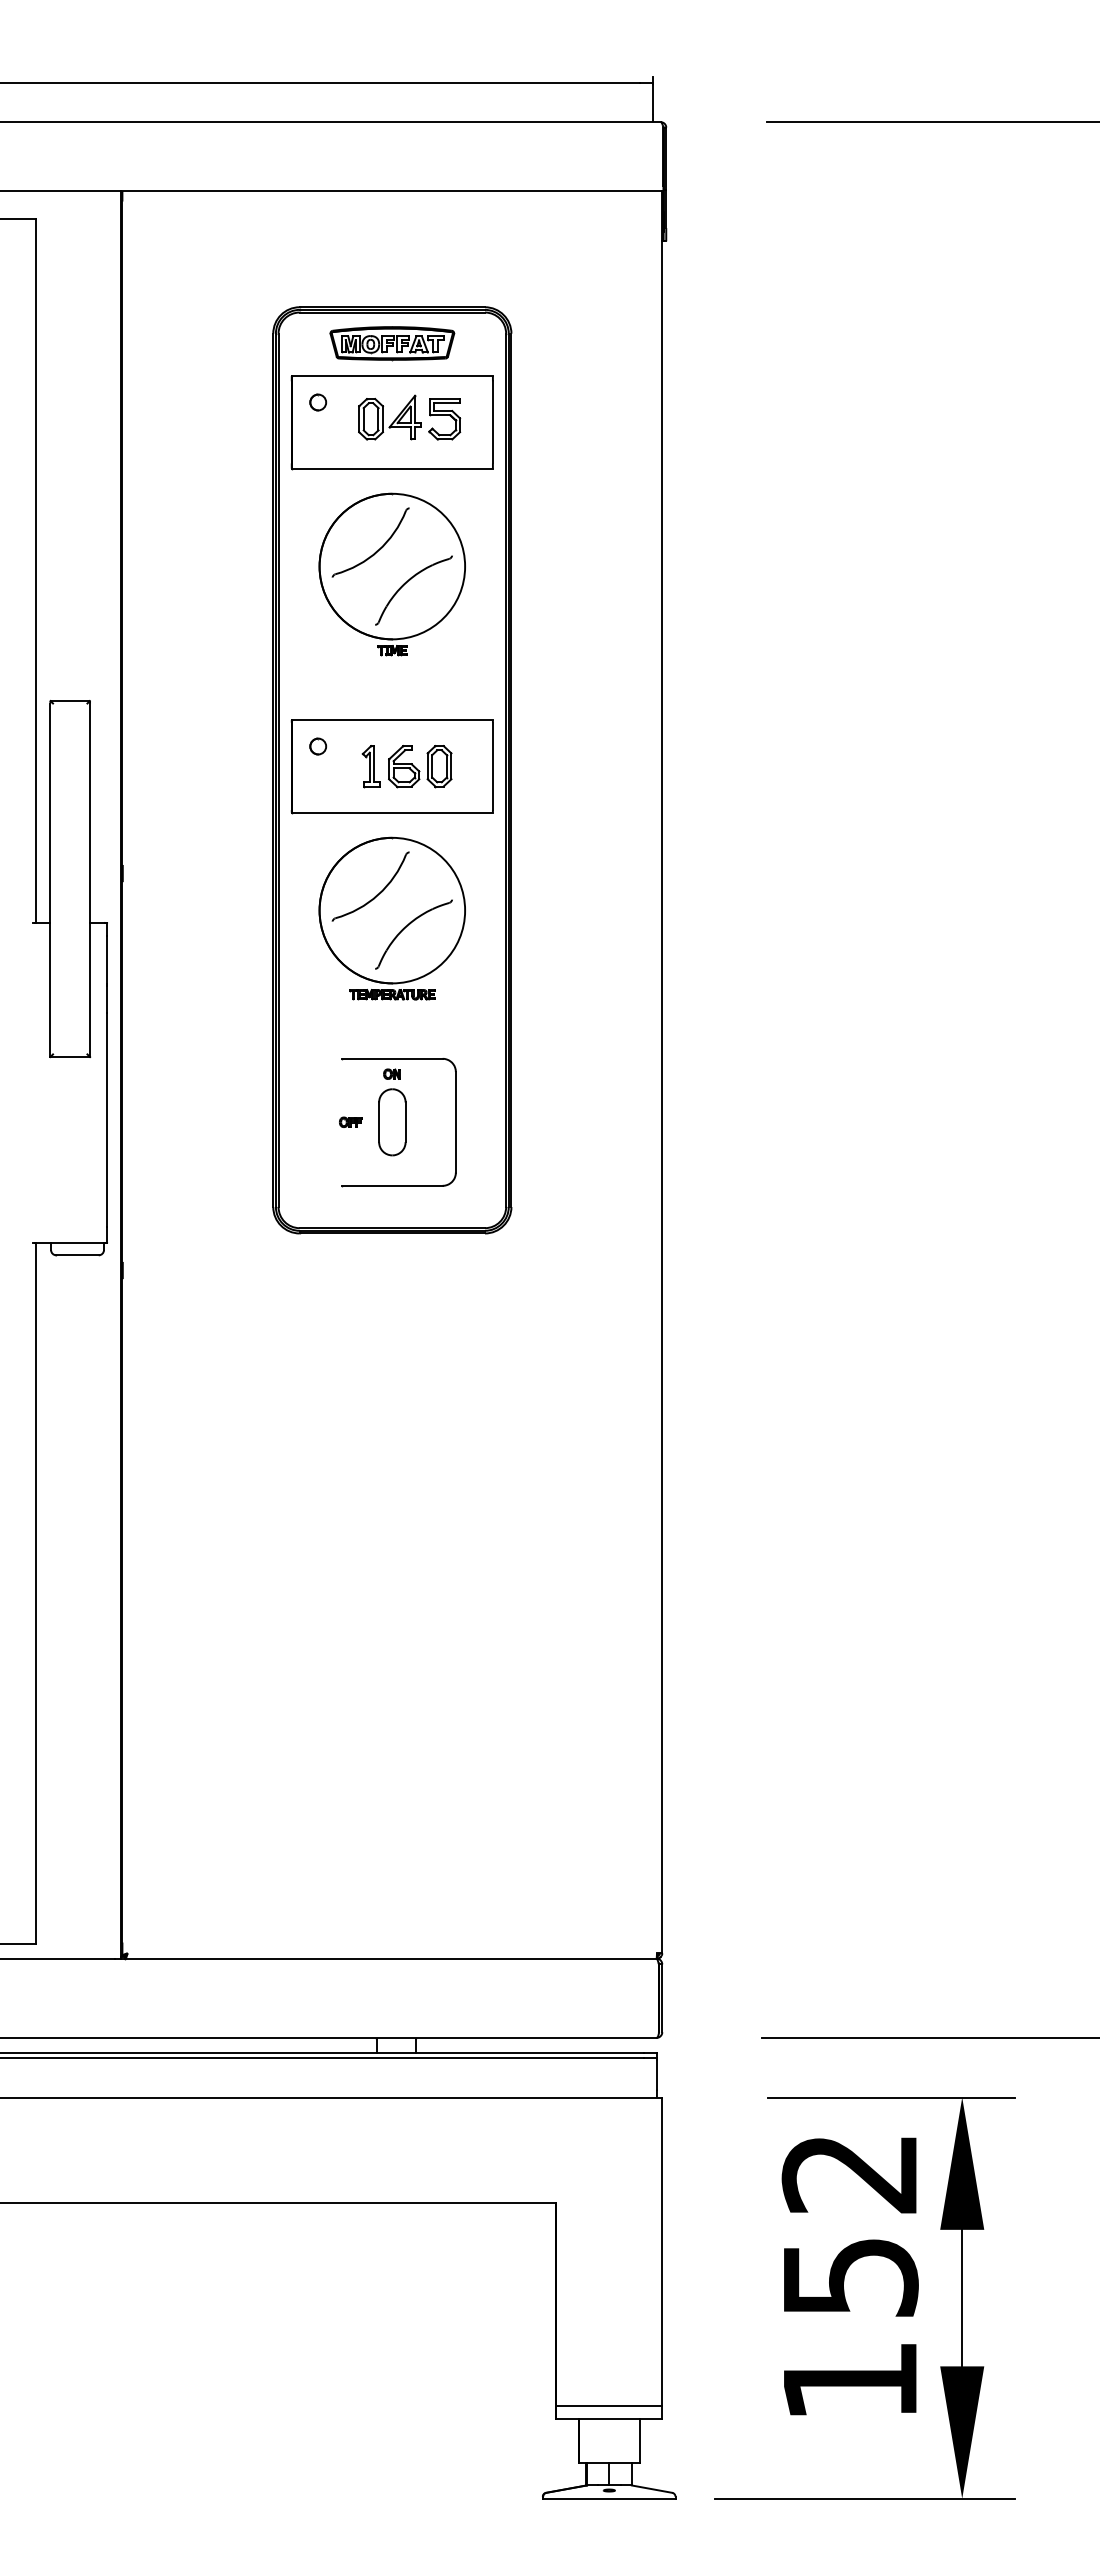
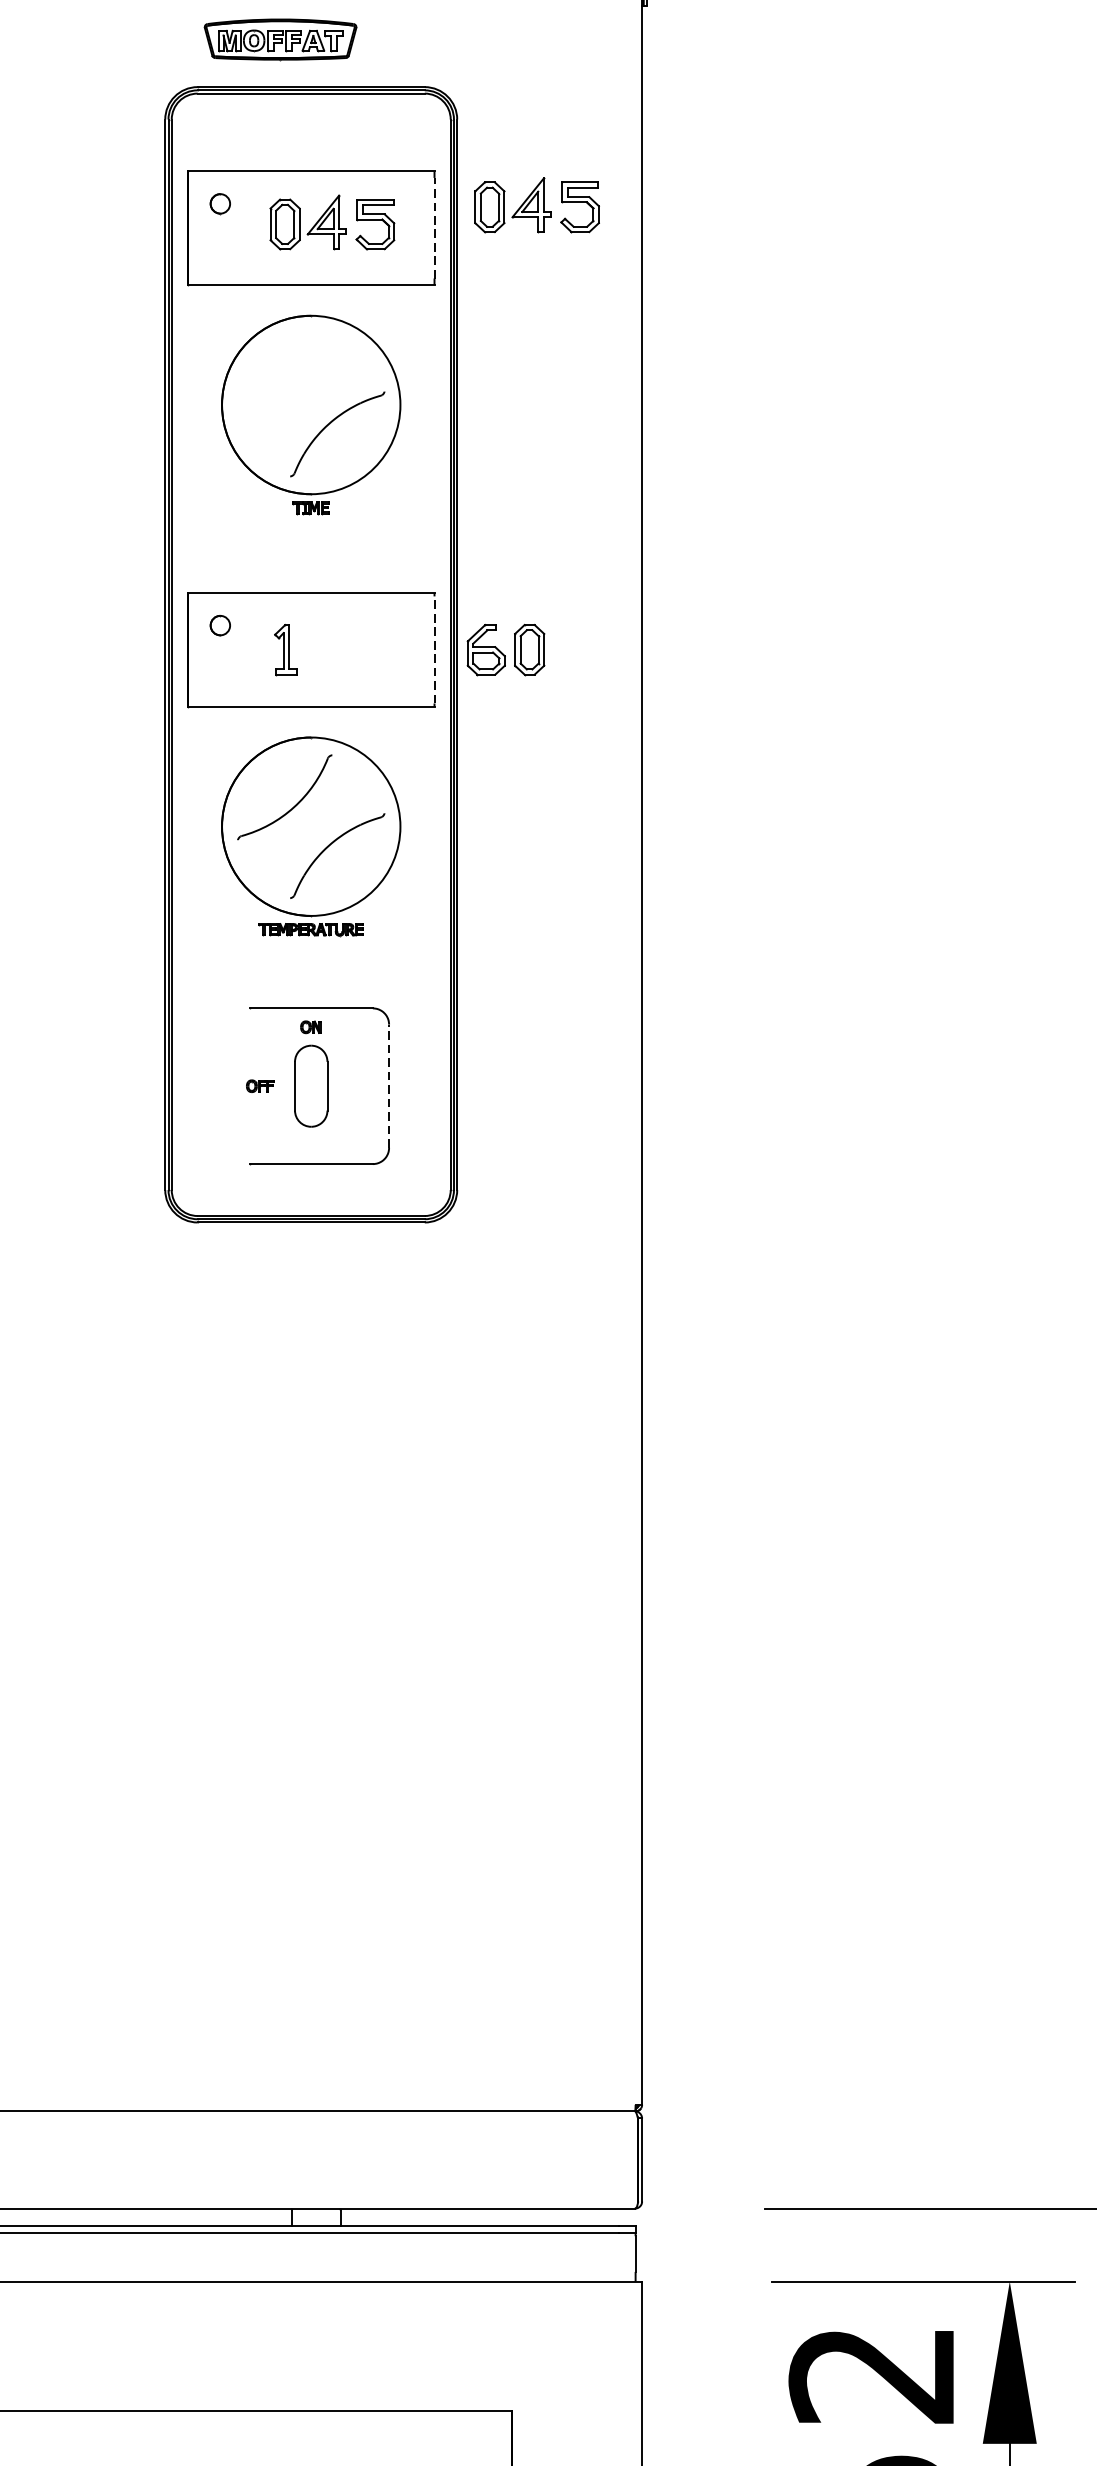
part: (392, 343) -> (280, 39), moved
part: (576, 403) -> (536, 205), added
line: (492, 421) -> (433, 227), solid -> dashed
part: (376, 550) -> (291, 385), removed
part: (420, 766) -> (506, 650), moved
line: (492, 766) -> (433, 650), solid -> dashed
line: (455, 1121) -> (388, 1085), solid -> dashed

